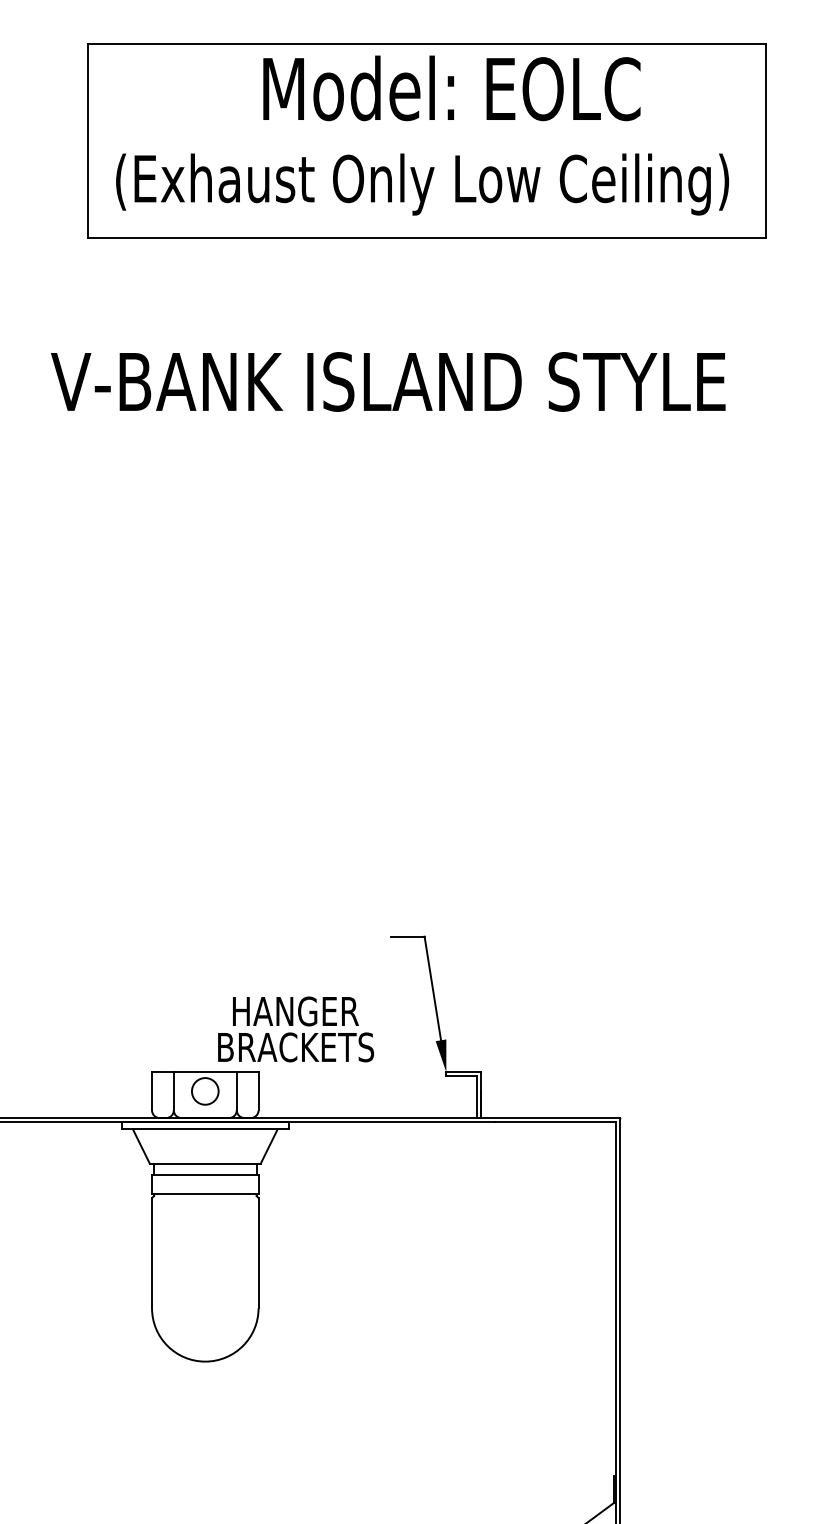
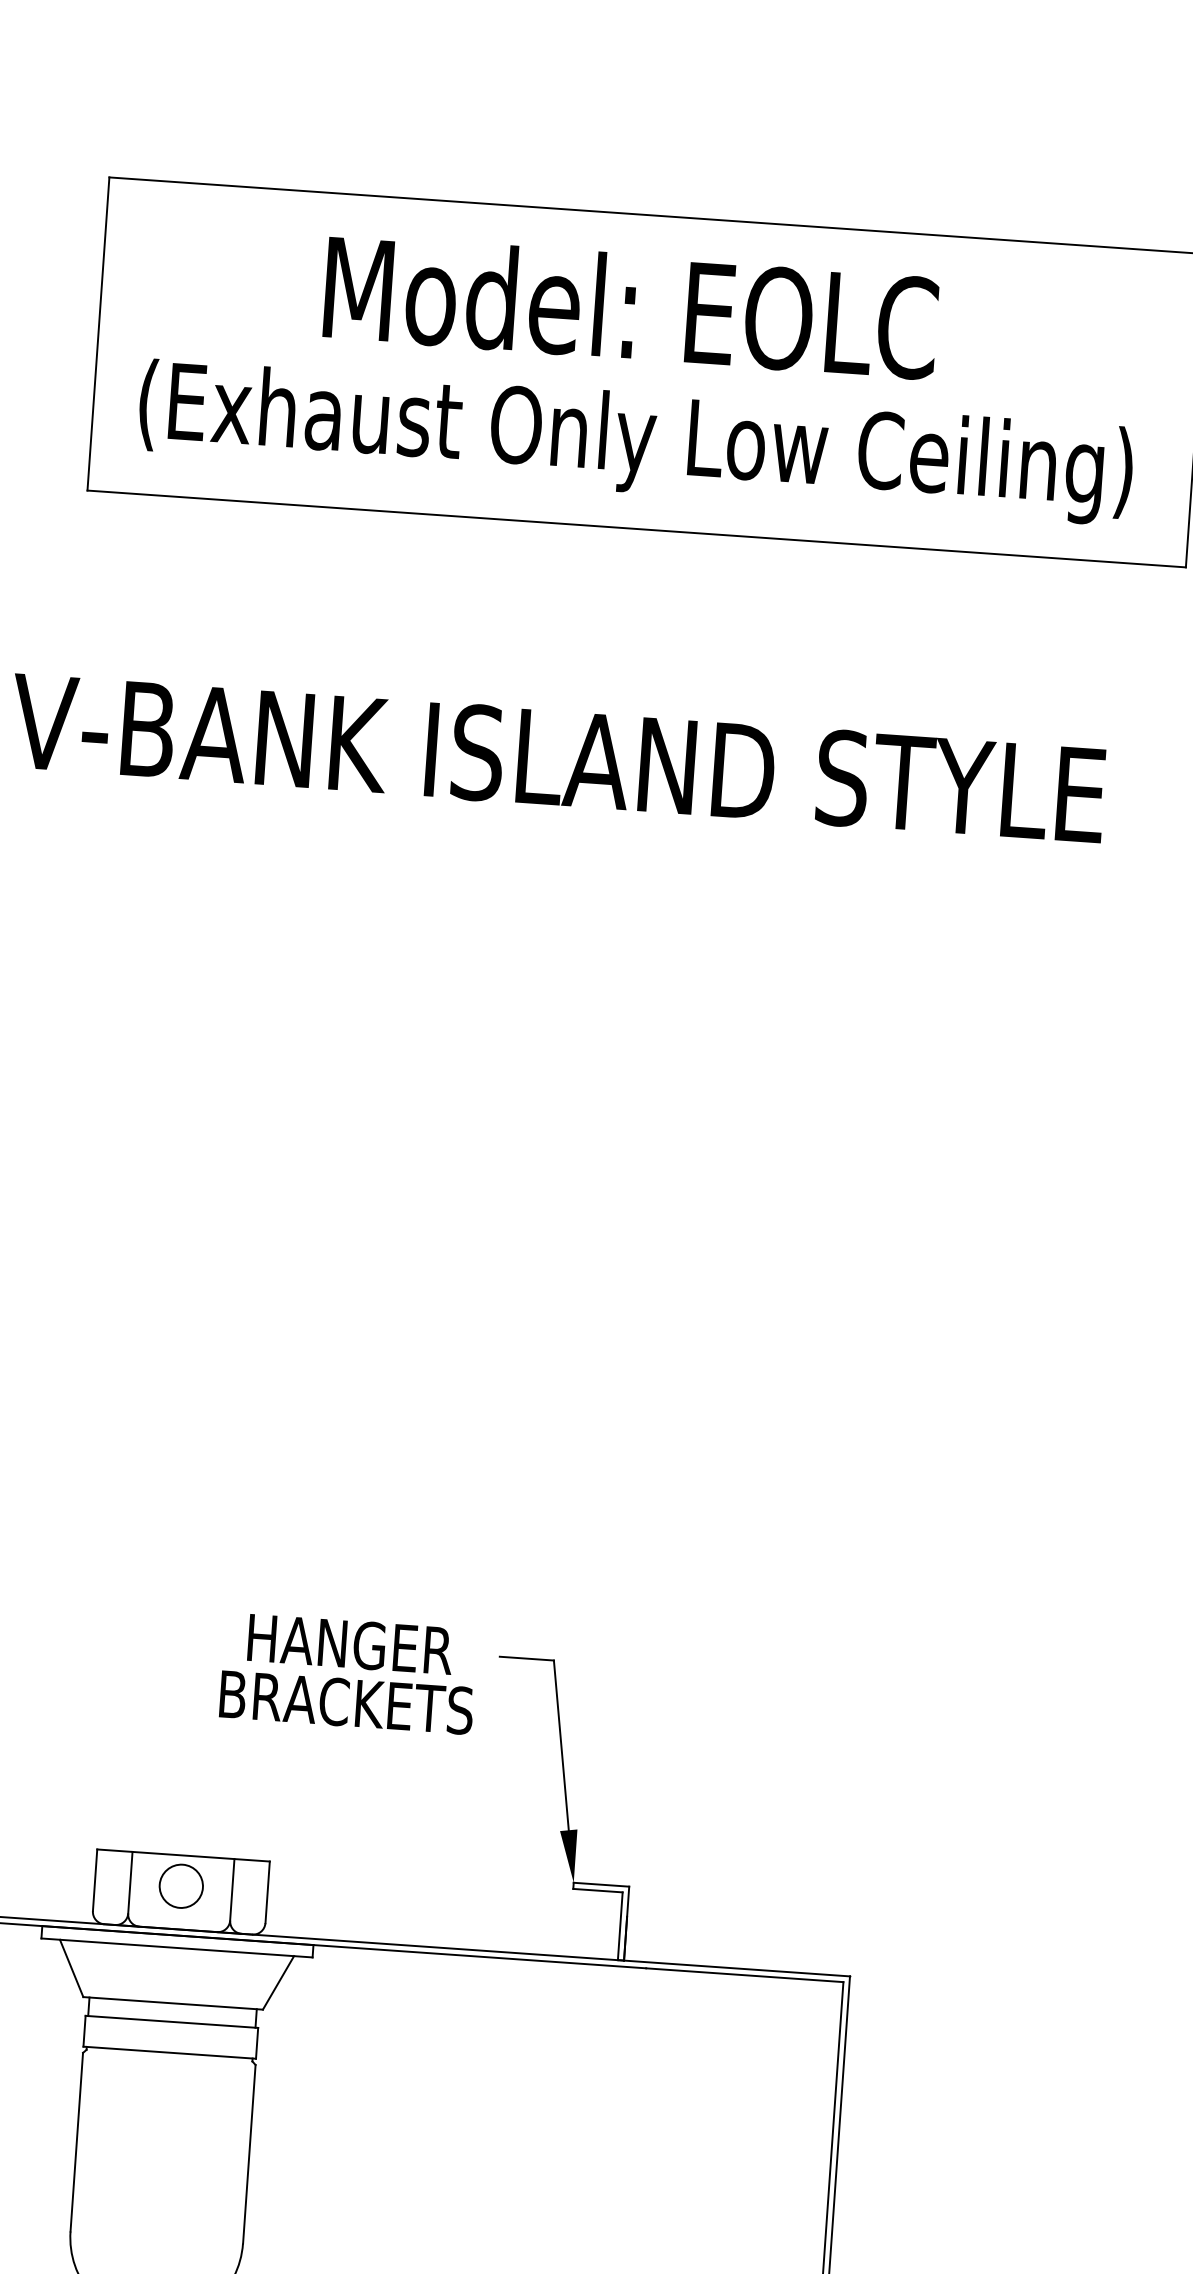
text: (451, 88) -> (630, 307), moved
text: (296, 1029) -> (349, 1673), moved

